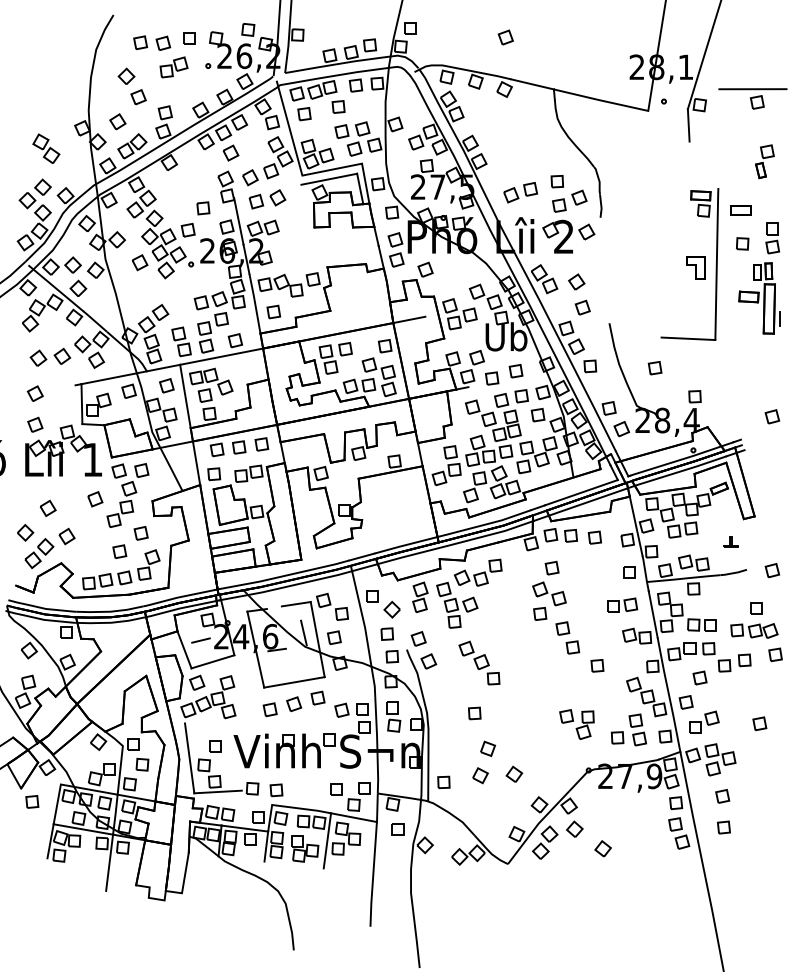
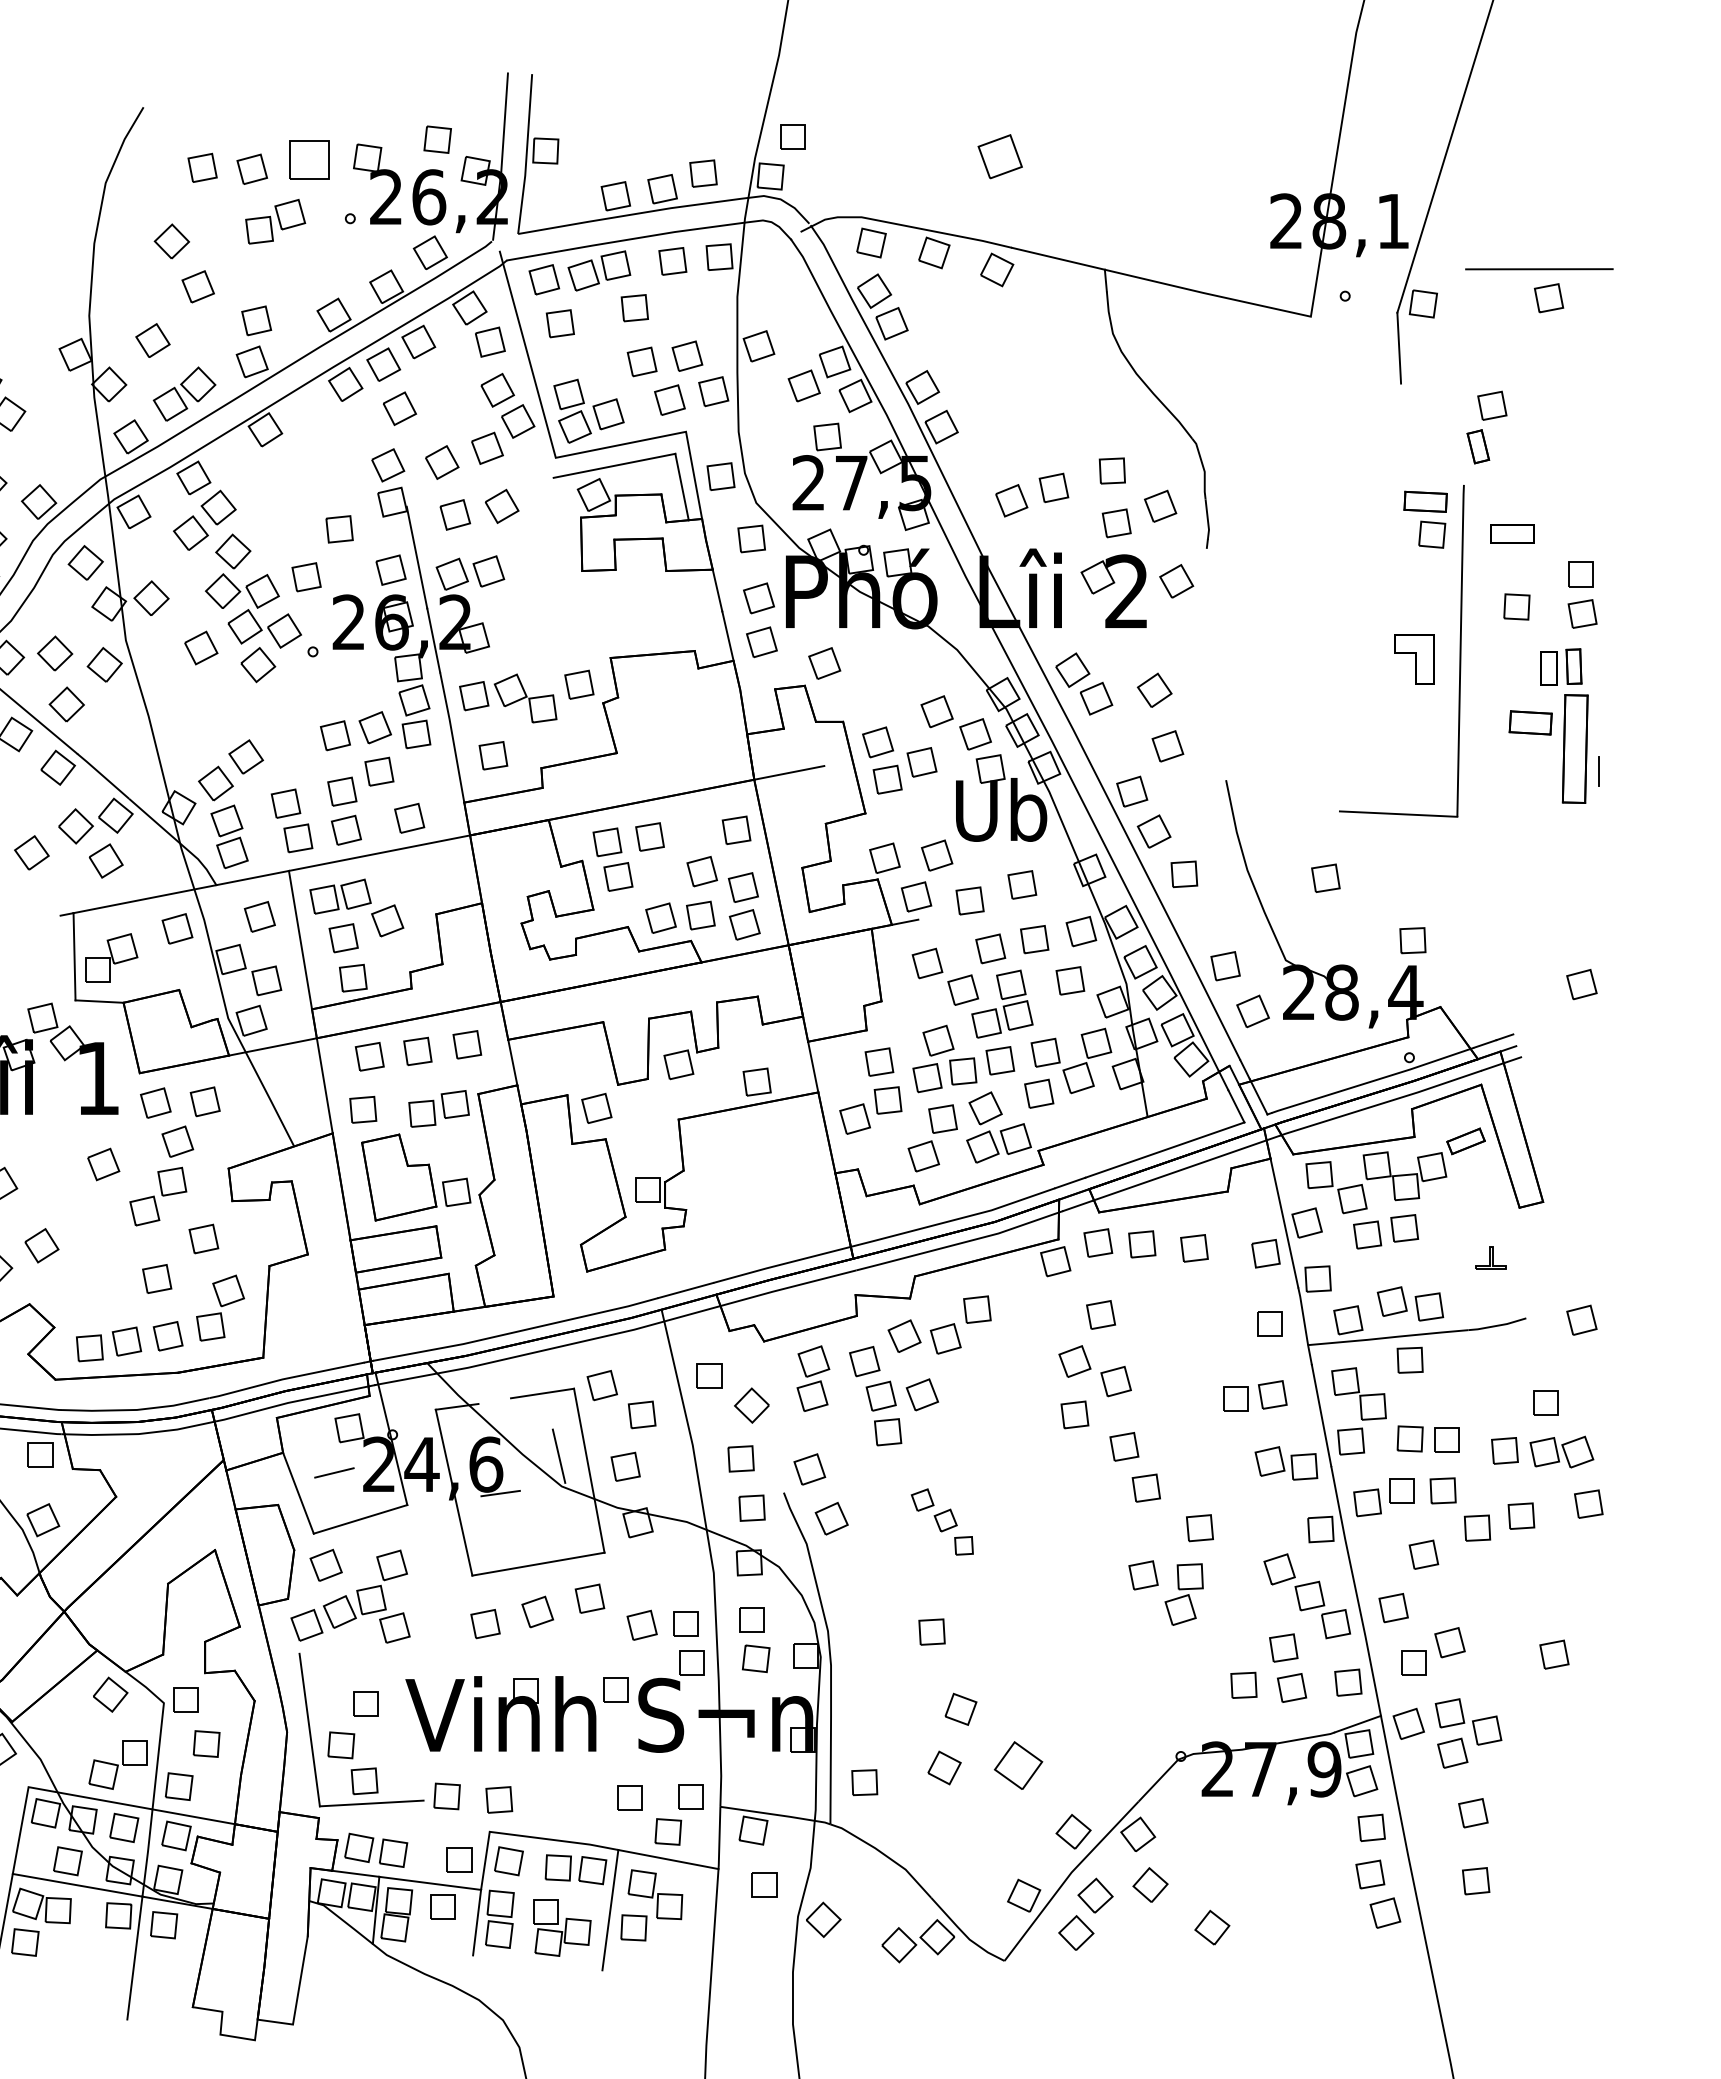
part: (505, 37) -> (999, 156), size x1.4
part: (189, 38) -> (309, 158), size x1.6
part: (764, 161) -> (1486, 427), moved
part: (479, 662) -> (942, 1520), size x0.7
part: (576, 724) -> (1165, 1592), moved
part: (514, 773) -> (1018, 1763), size x1.4

